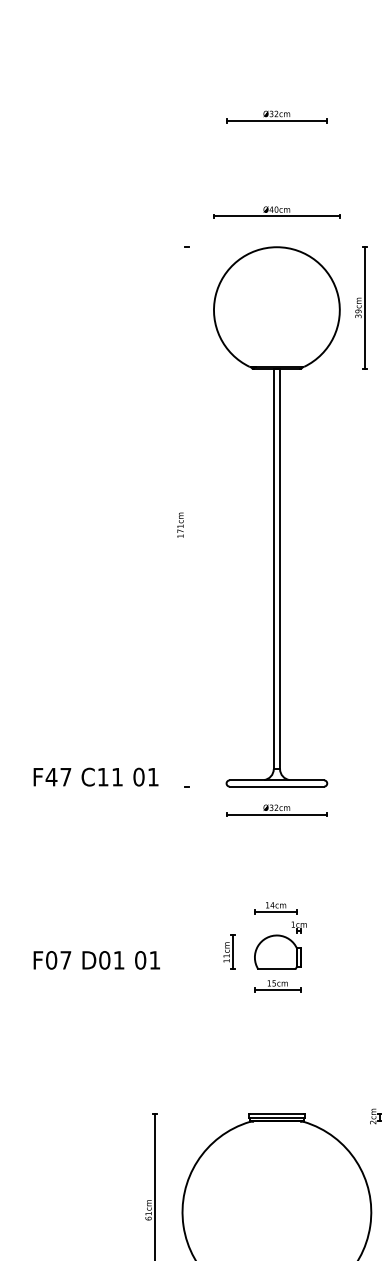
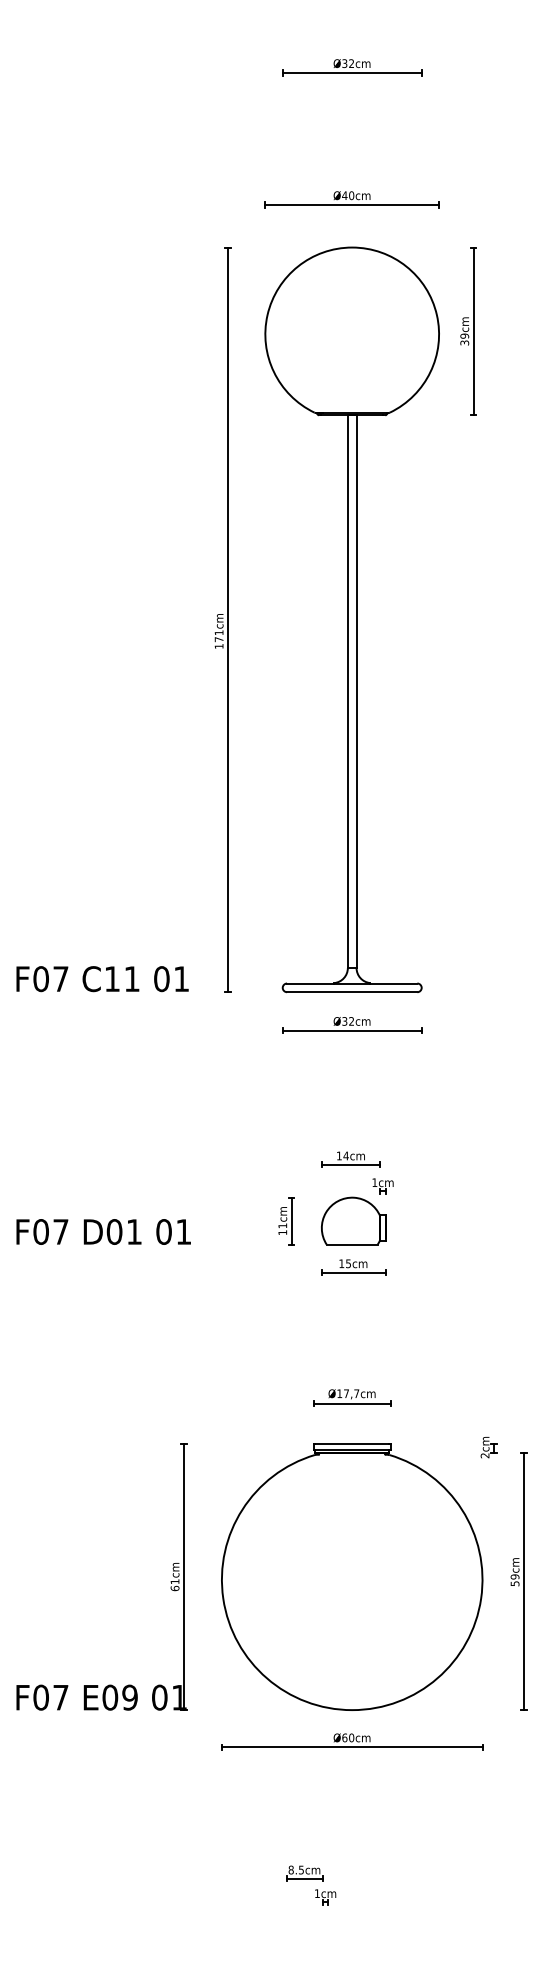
line: (186, 516) -> (227, 619), added
text: (51, 777) -> (40, 979), F47 -> F07
part: (277, 1080) -> (352, 1397), added

